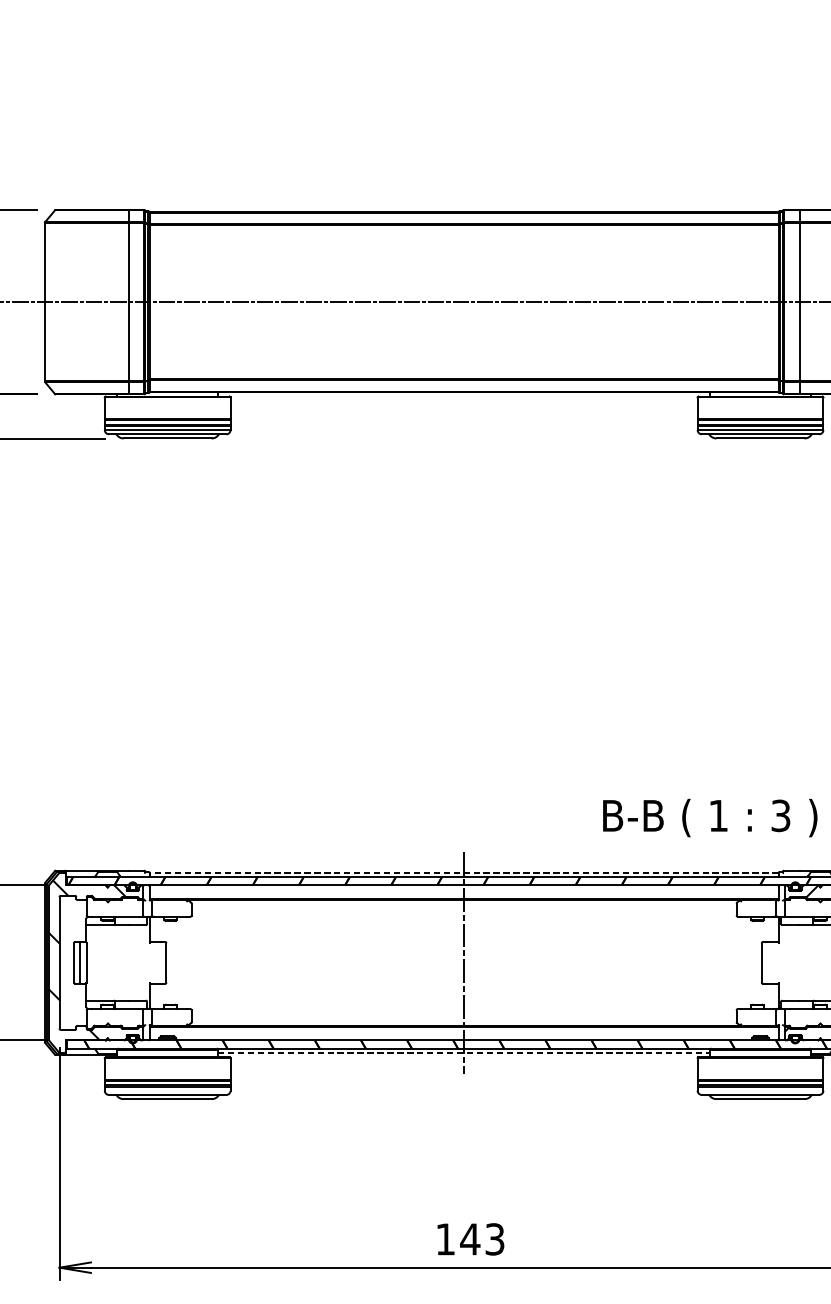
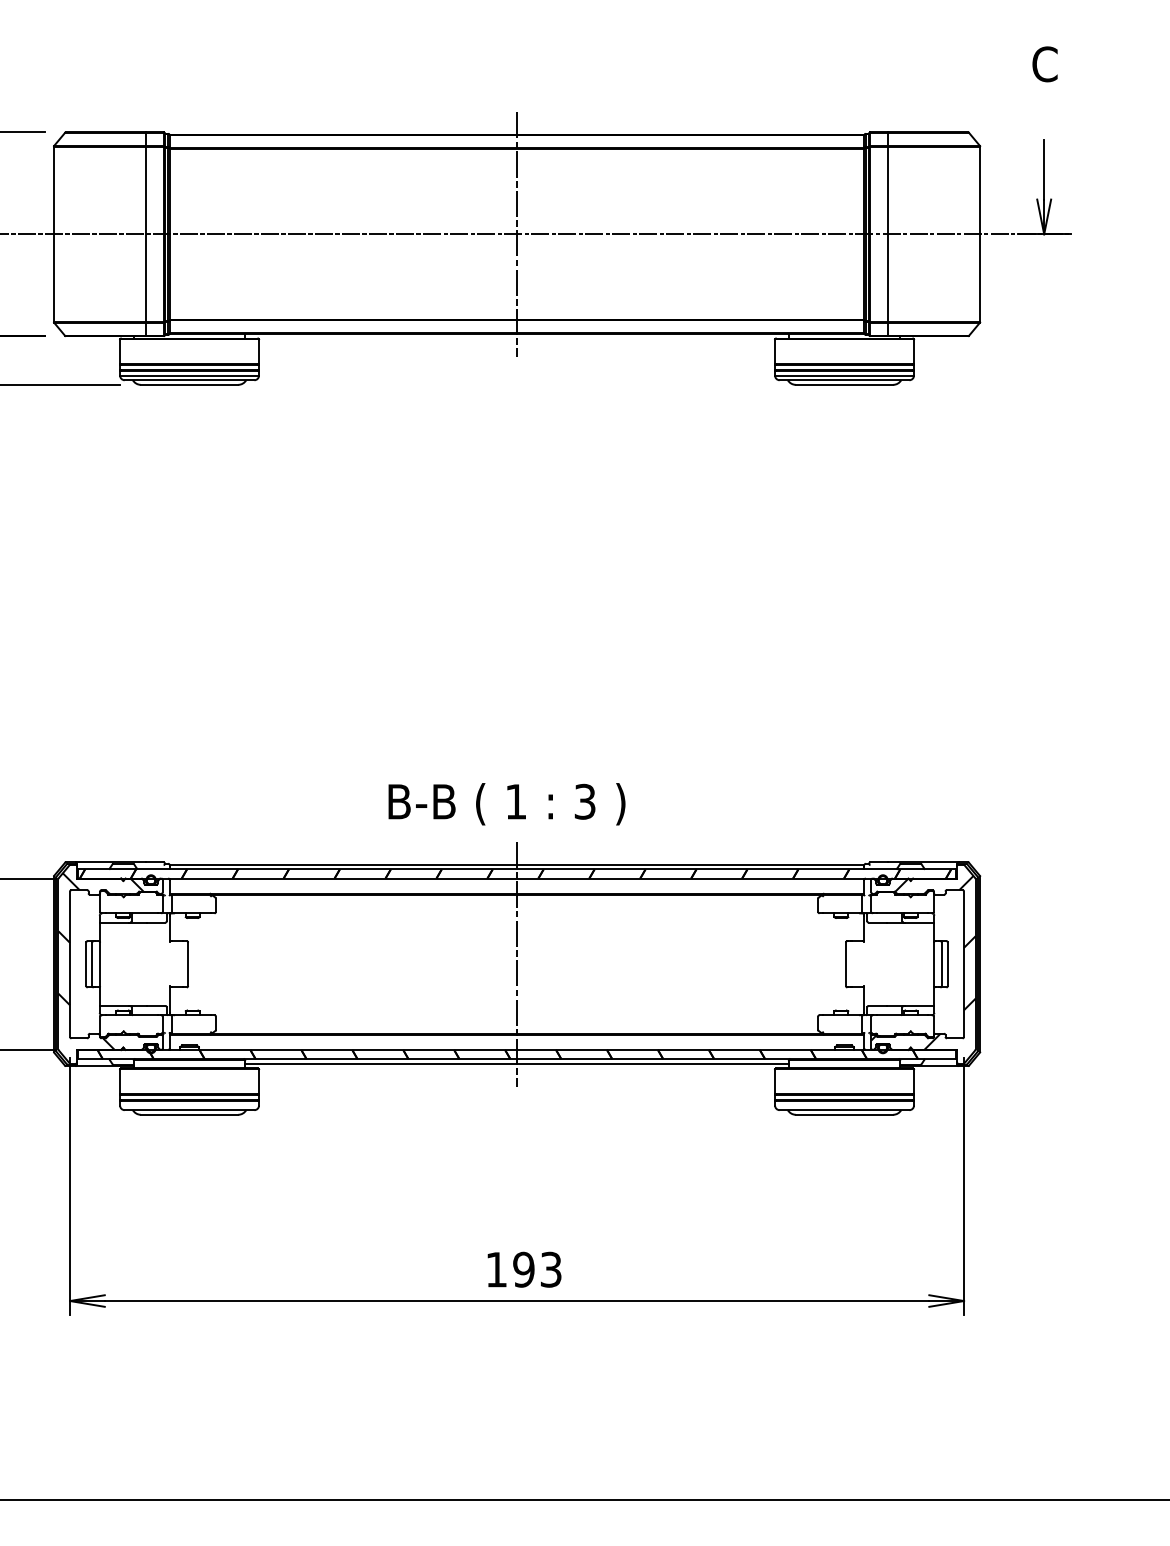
line: (464, 302) -> (517, 234), added
text: (709, 818) -> (506, 804), moved
line: (463, 872) -> (516, 864), dashed -> solid
line: (464, 1052) -> (517, 1063), dashed -> solid
text: (469, 1239) -> (523, 1269), 143 -> 193

